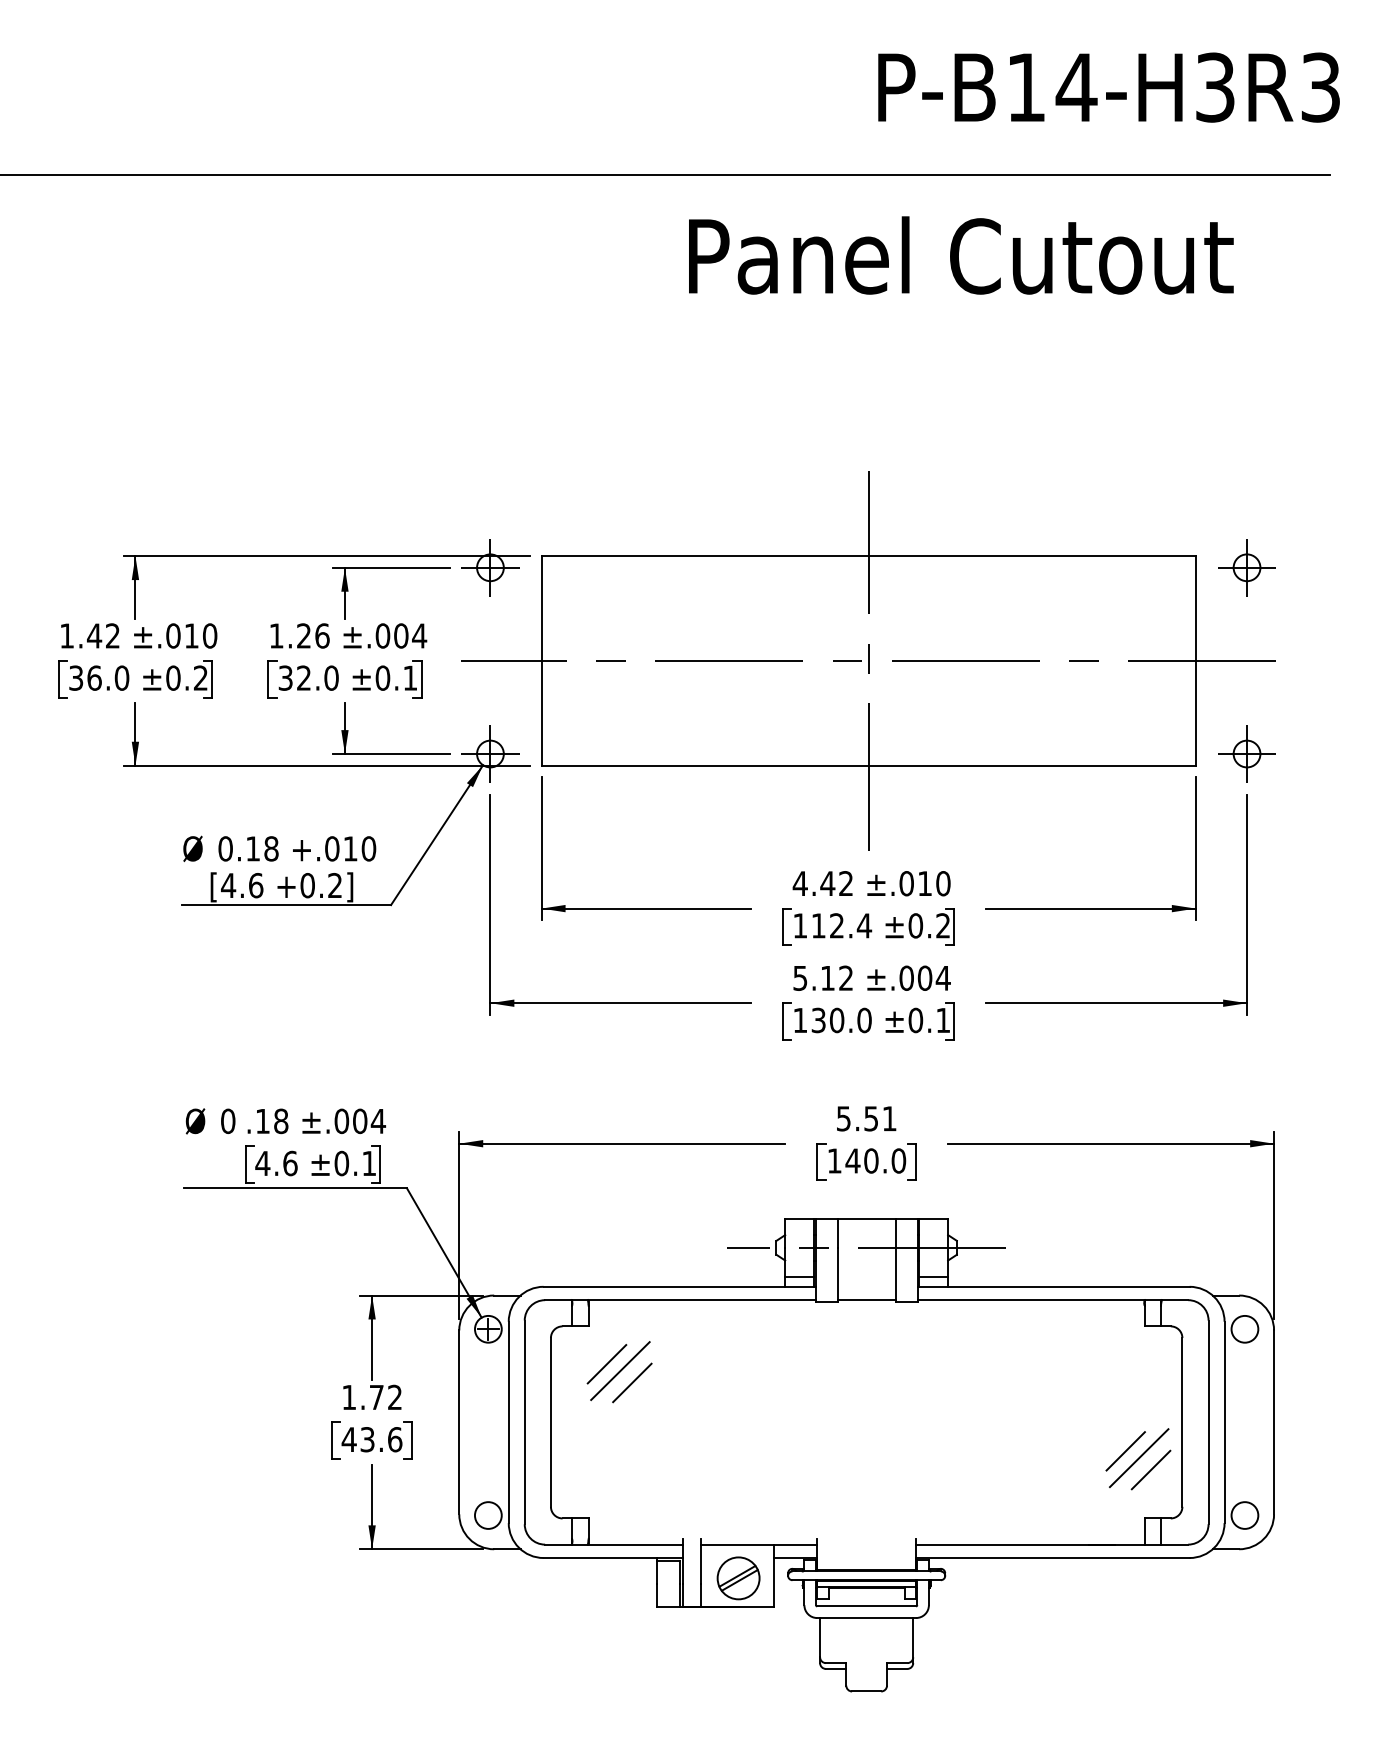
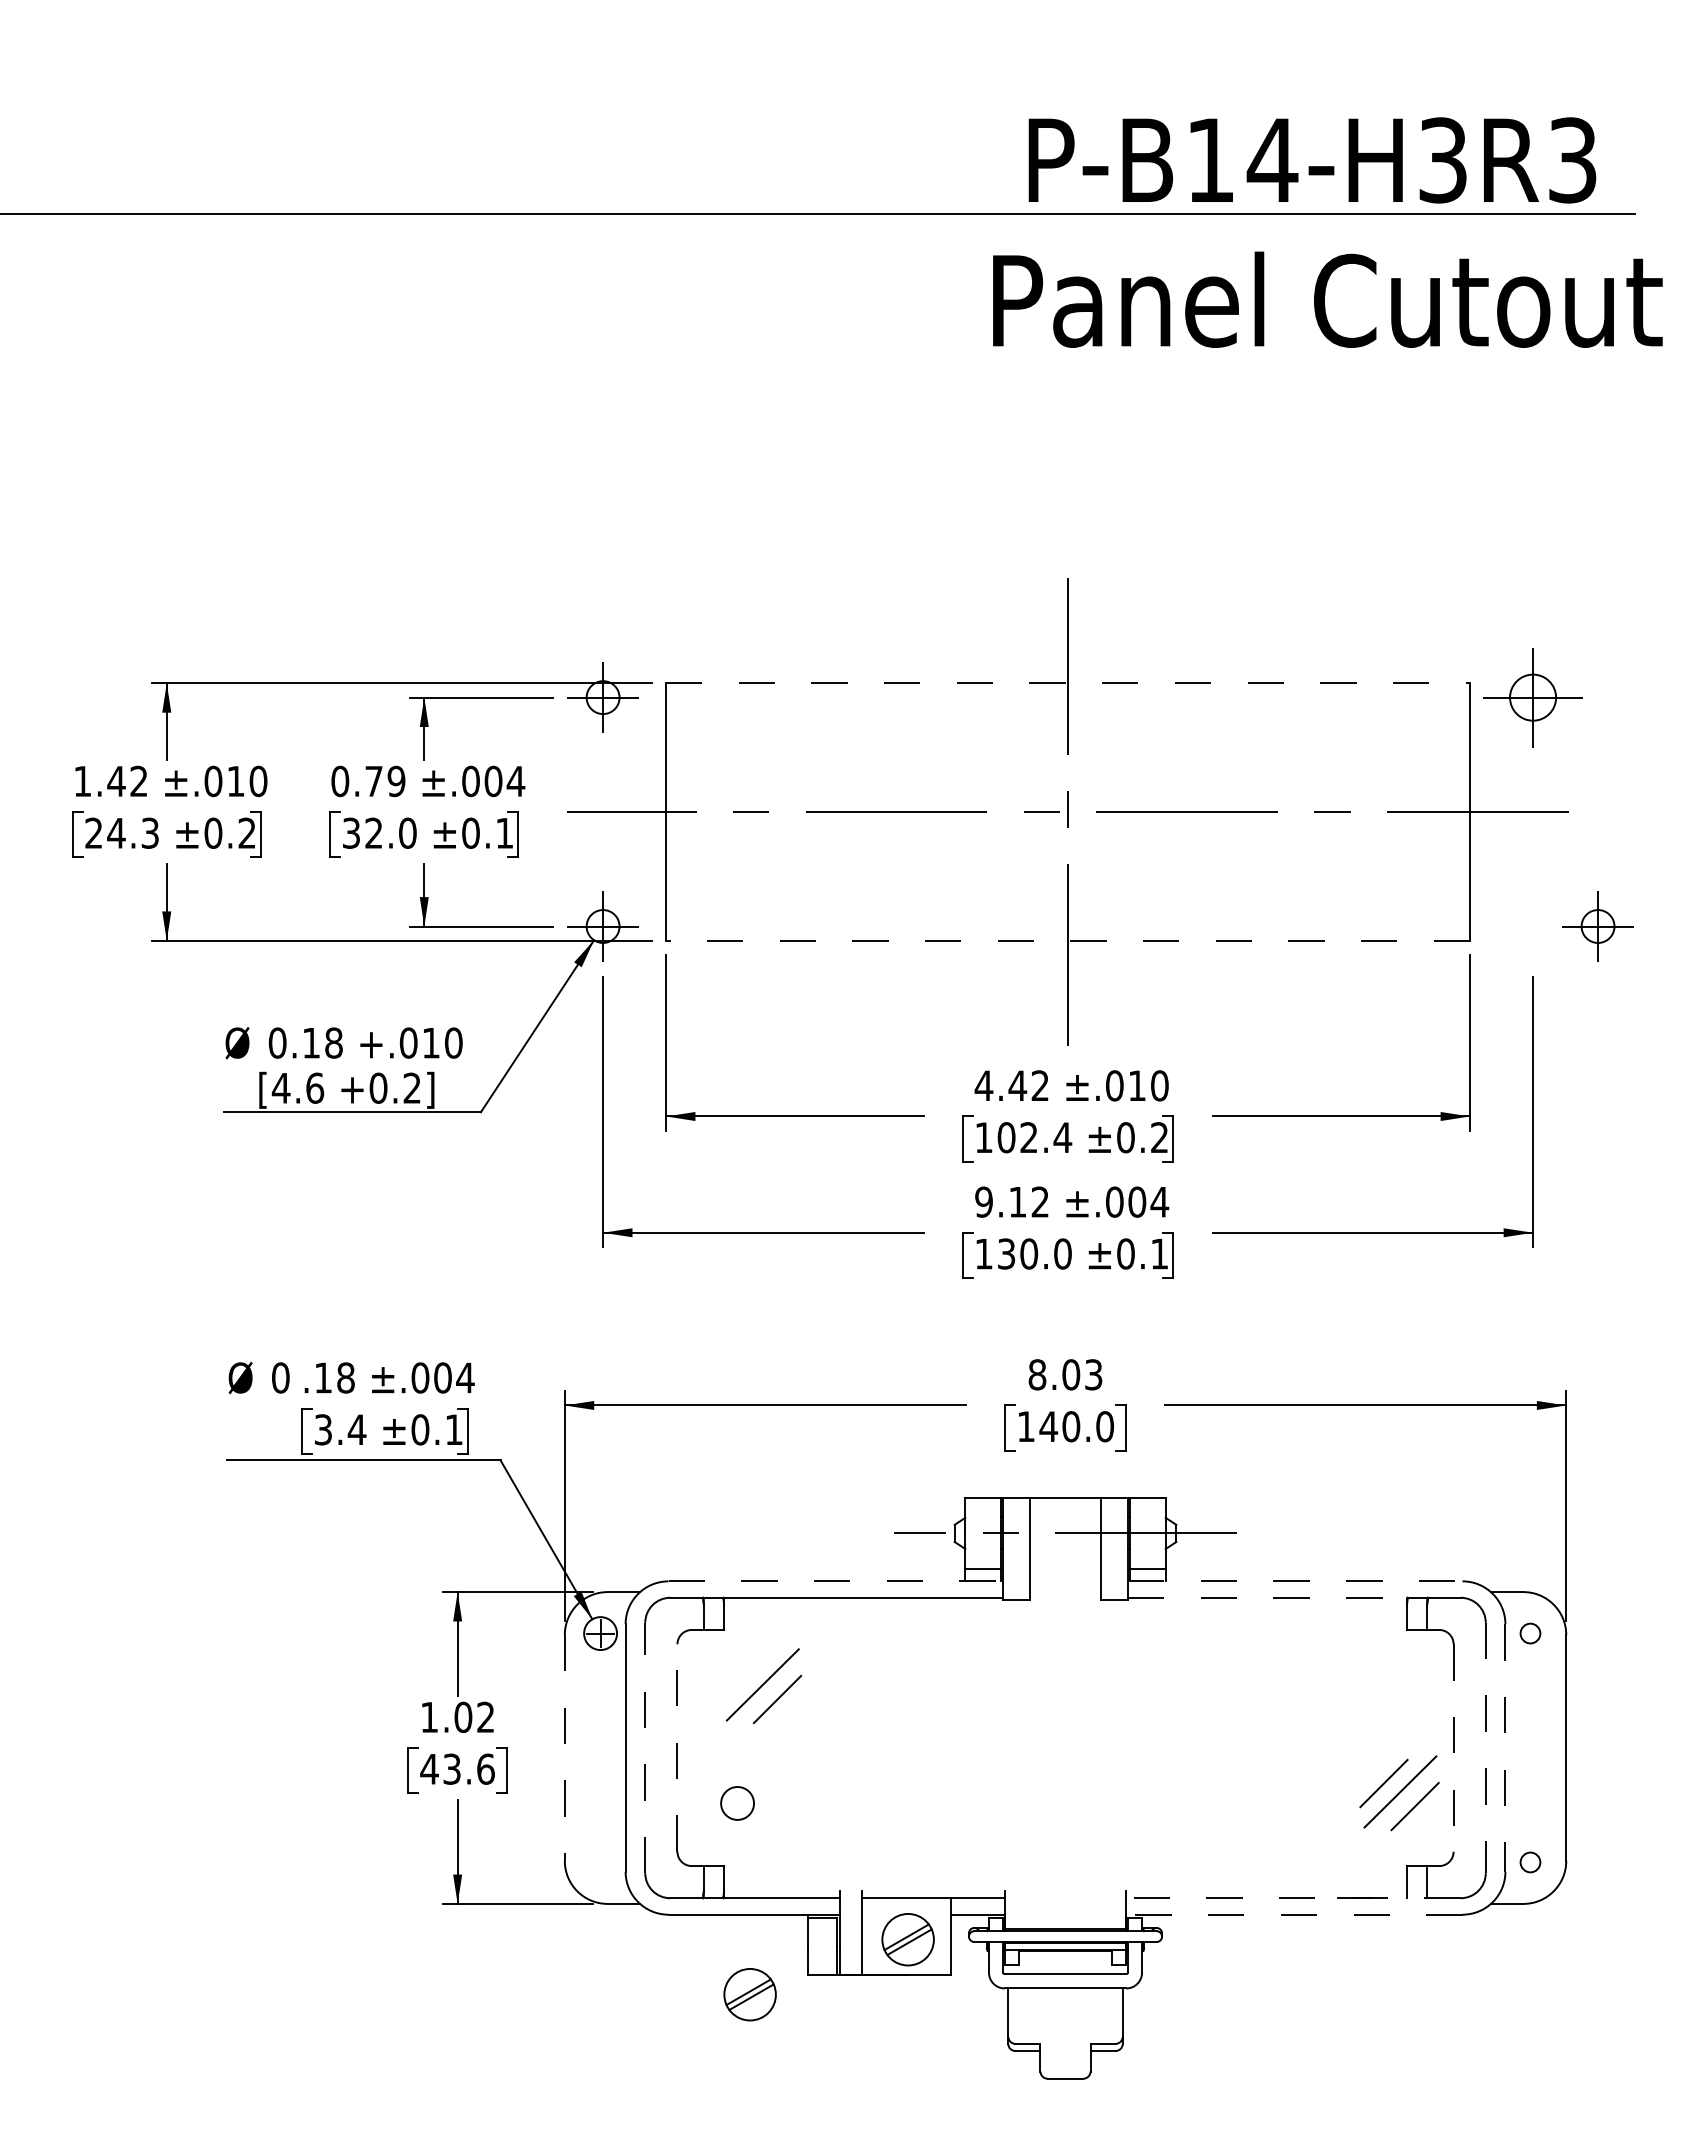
text: (1109, 87) -> (1312, 160), moved
text: (961, 255) -> (1327, 299), moved
line: (869, 556) -> (1068, 683), solid -> dashed
part: (1246, 567) -> (1532, 697), size x1.4
text: (299, 636) -> (368, 781), 1.26 -> 0.79
text: (99, 677) -> (122, 832), 36.0 -> 24.3
part: (1246, 754) -> (1597, 926), moved
line: (869, 765) -> (1068, 940), solid -> dashed
text: (818, 925) -> (1006, 1137), 112.4 -> 102.4
text: (799, 977) -> (983, 1201), 5.12 -> 9.12
text: (866, 1118) -> (1065, 1374), 5.51 -> 8.03
text: (276, 1163) -> (340, 1429), 4.6 -> 3.4
line: (680, 1286) -> (836, 1581), solid -> dashed
line: (1053, 1286) -> (1295, 1581), solid -> dashed
line: (866, 1299) -> (1065, 1597), removed
line: (1030, 1299) -> (1267, 1597), solid -> dashed
circle: (1244, 1329) -> (1530, 1633), size x0.6
line: (606, 1364) -> (745, 1676), removed
text: (376, 1397) -> (463, 1717), 1.72 -> 1.02
line: (524, 1421) -> (645, 1747), solid -> dashed
line: (459, 1422) -> (564, 1748), solid -> dashed
line: (550, 1422) -> (677, 1748), solid -> dashed
line: (1182, 1422) -> (1453, 1748), solid -> dashed
line: (1208, 1422) -> (1485, 1748), solid -> dashed
line: (1224, 1422) -> (1505, 1748), solid -> dashed
circle: (488, 1515) -> (737, 1803), moved
circle: (1244, 1515) -> (1530, 1862), size x0.6
line: (1052, 1544) -> (1293, 1898), solid -> dashed
line: (1052, 1557) -> (1293, 1914), solid -> dashed
part: (609, 1622) -> (749, 1994), added

